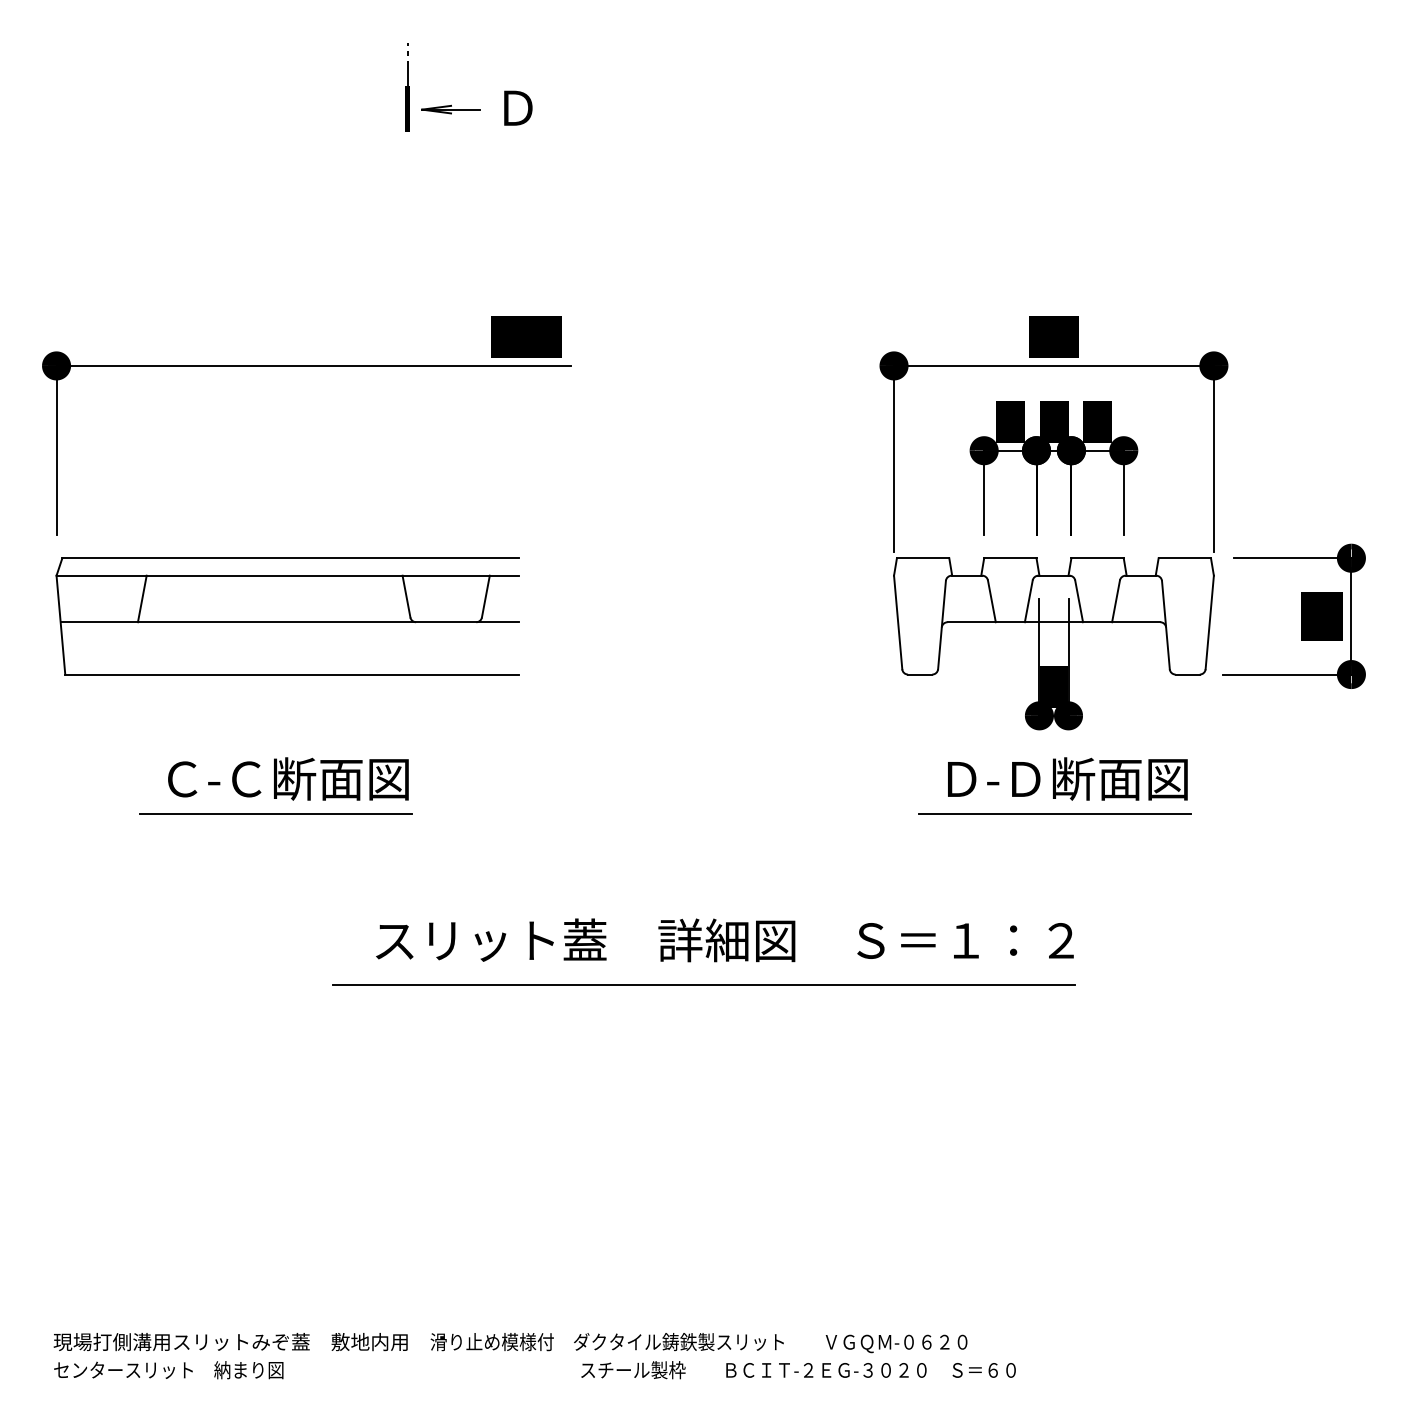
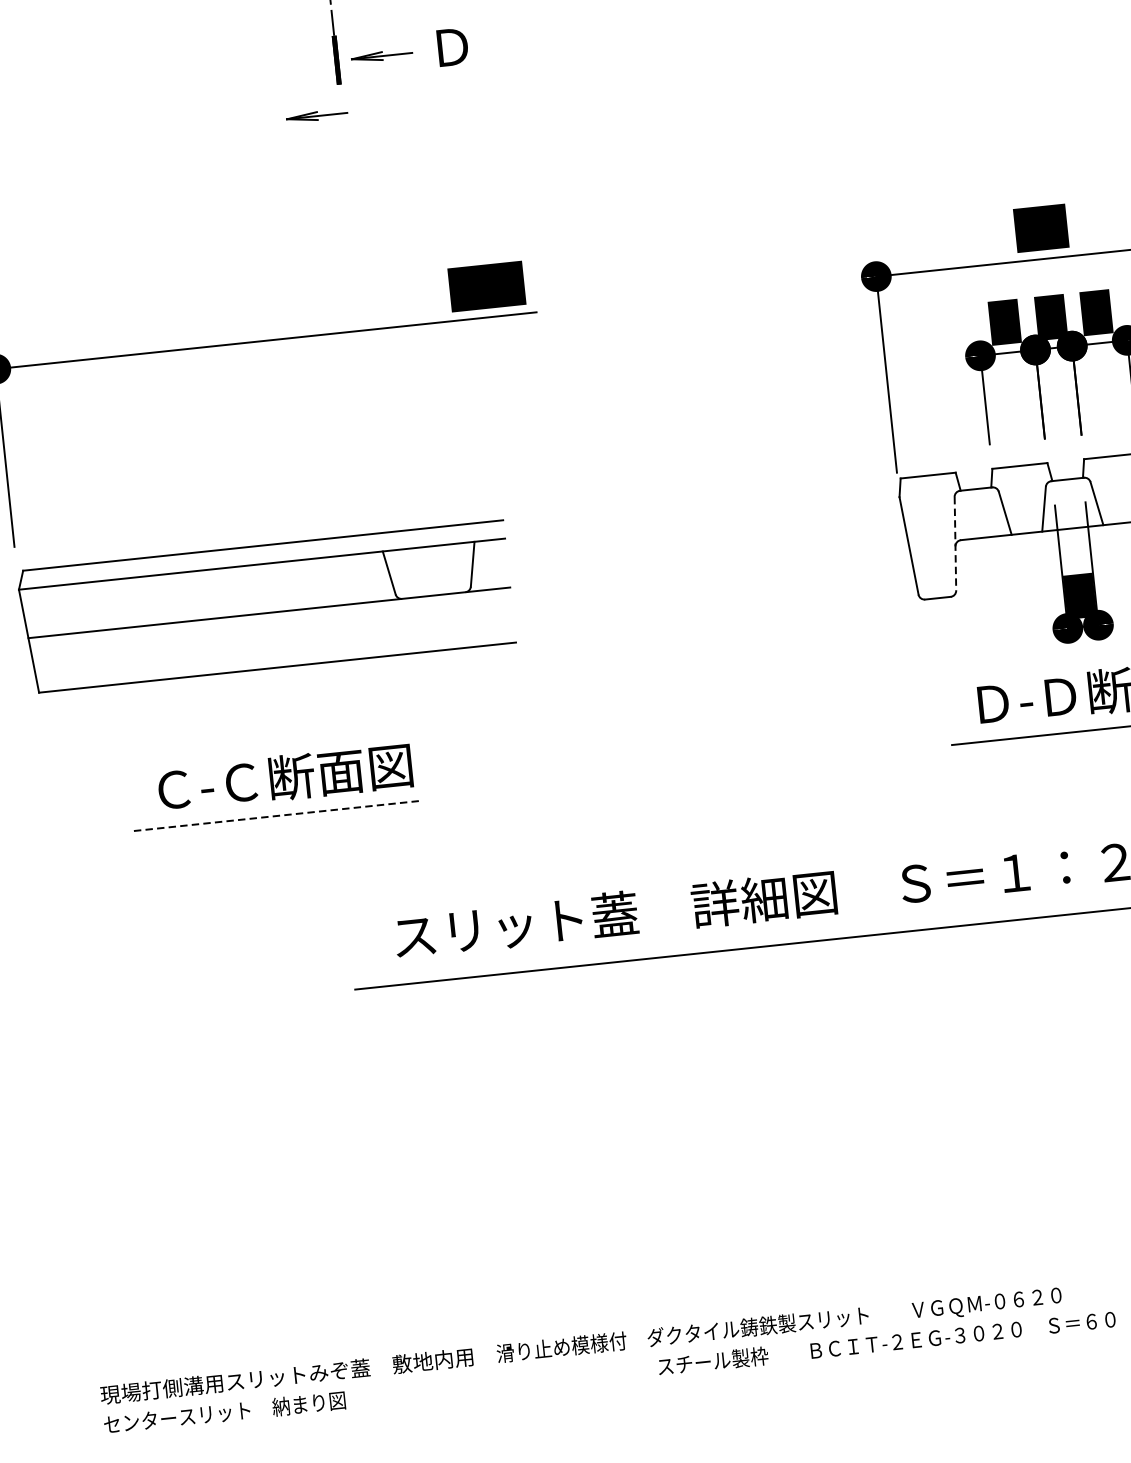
part: (383, 159) -> (316, 115), added
line: (141, 598) -> (110, 604), removed
line: (941, 625) -> (954, 544), solid -> dashed
line: (275, 814) -> (275, 816), solid -> dashed

